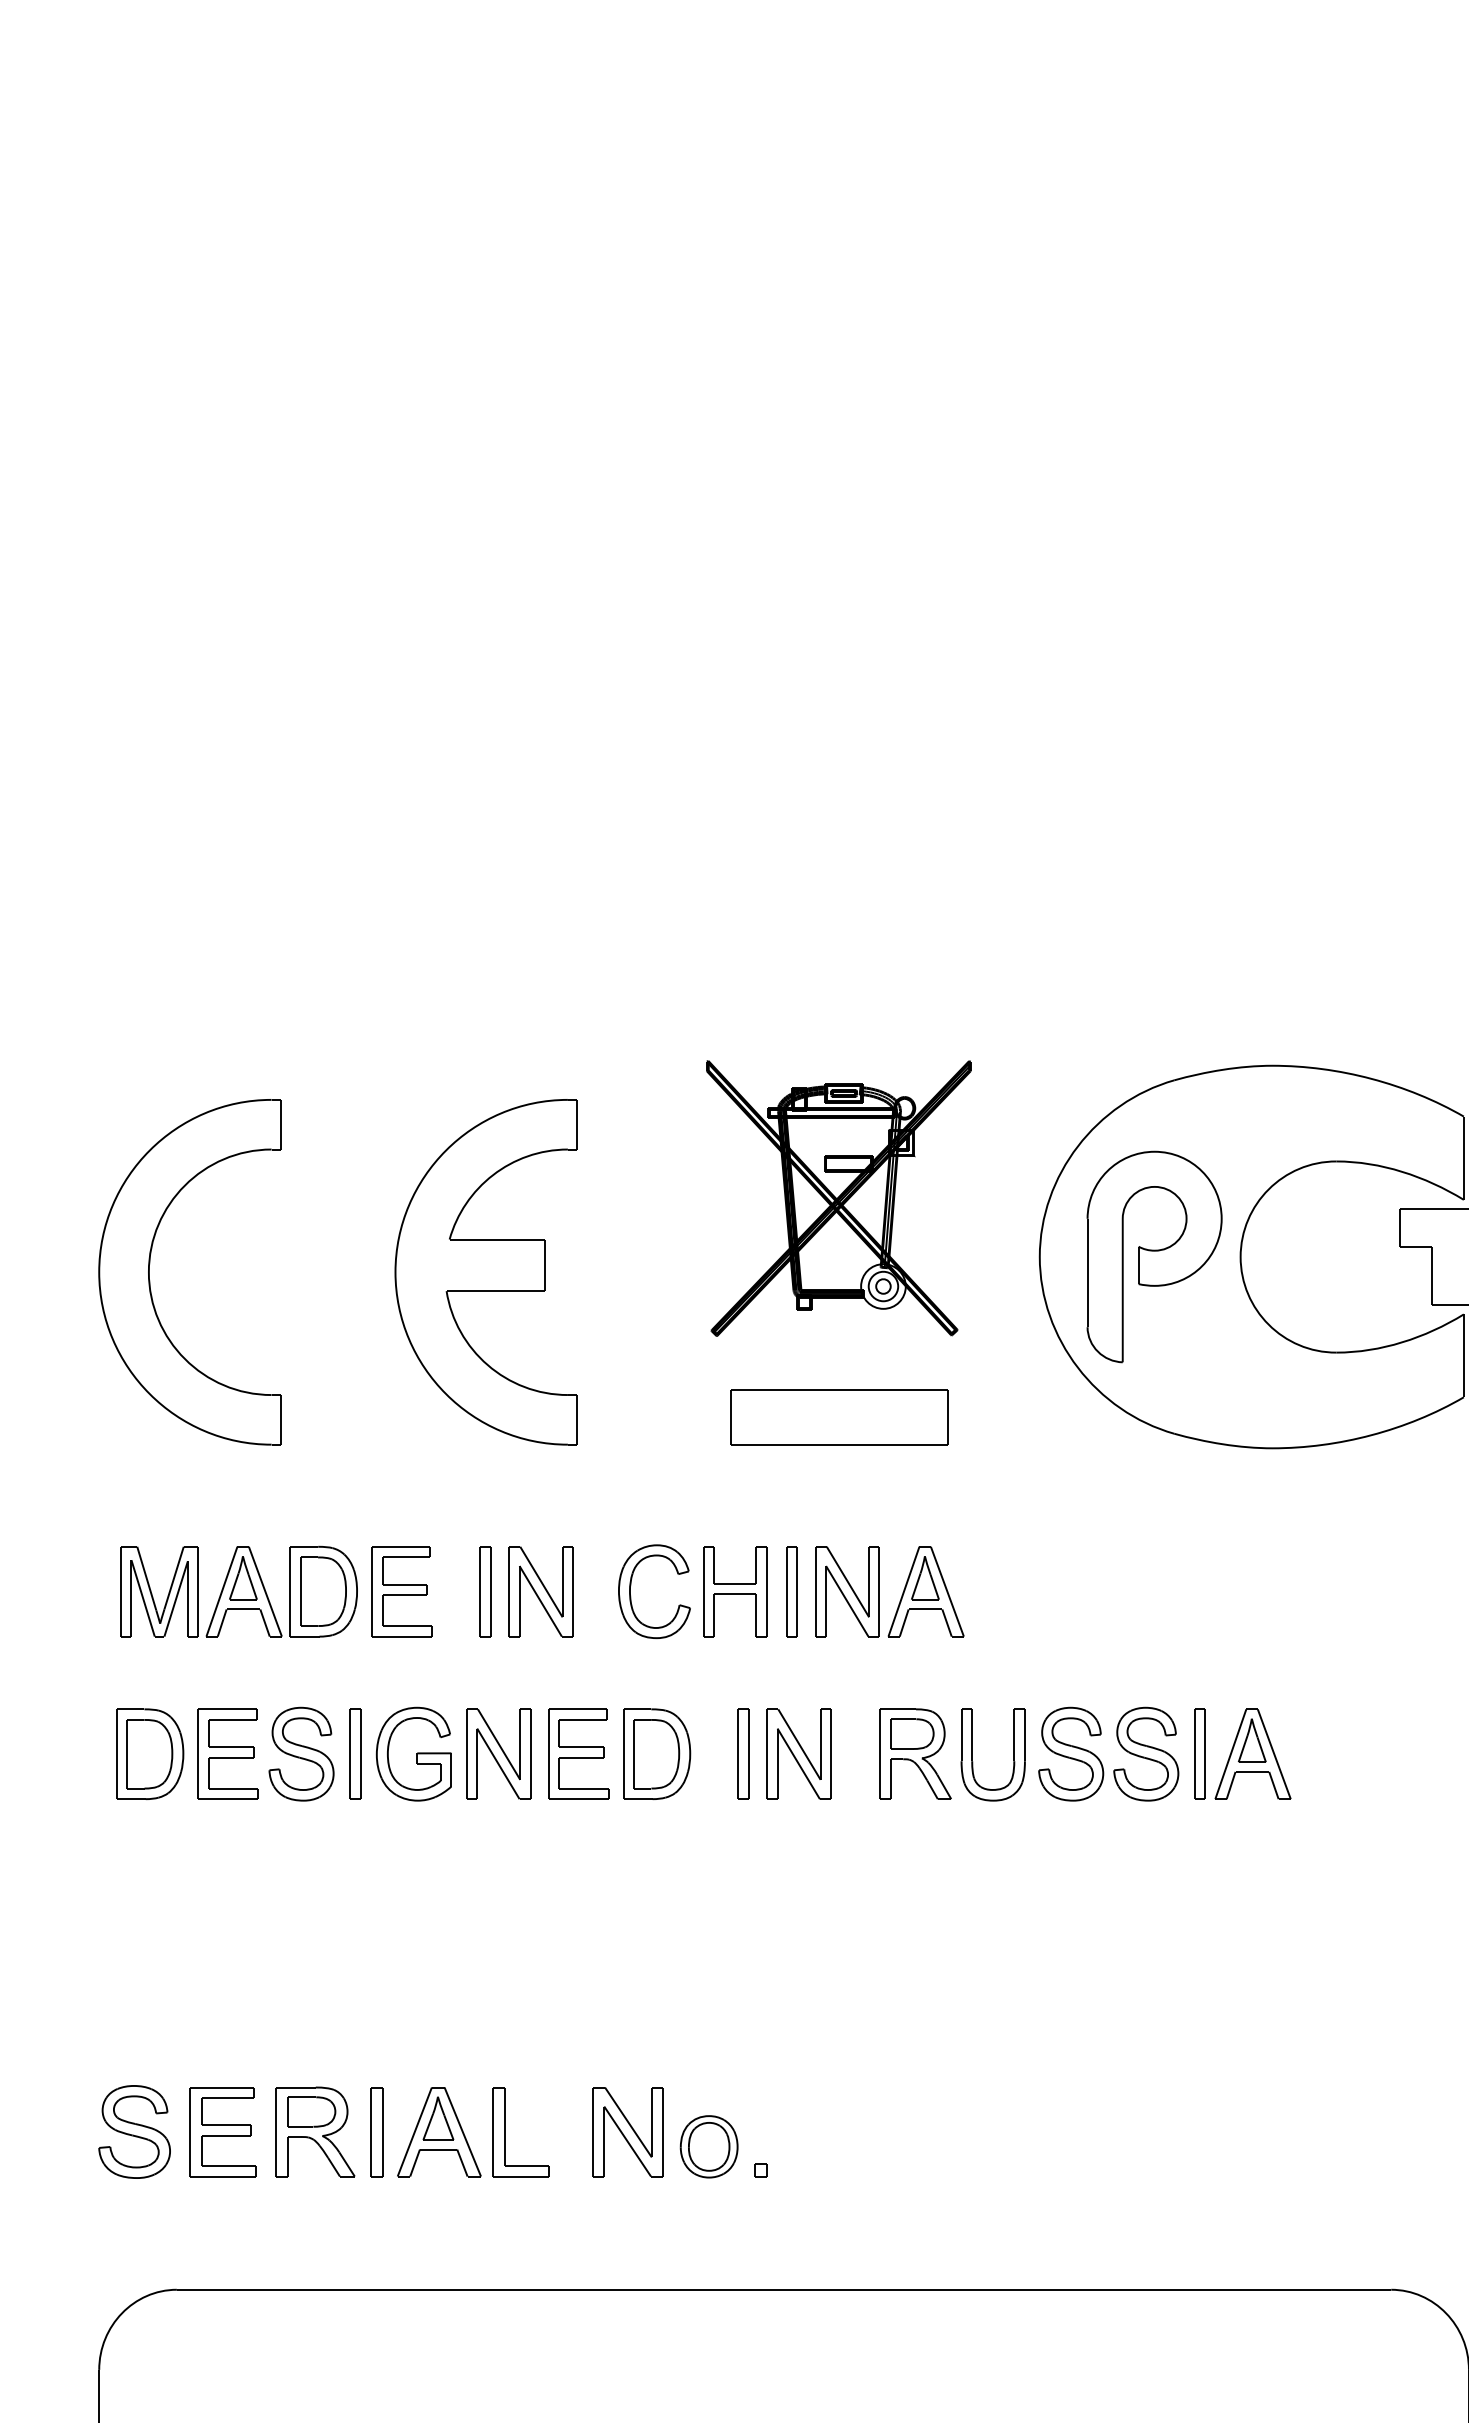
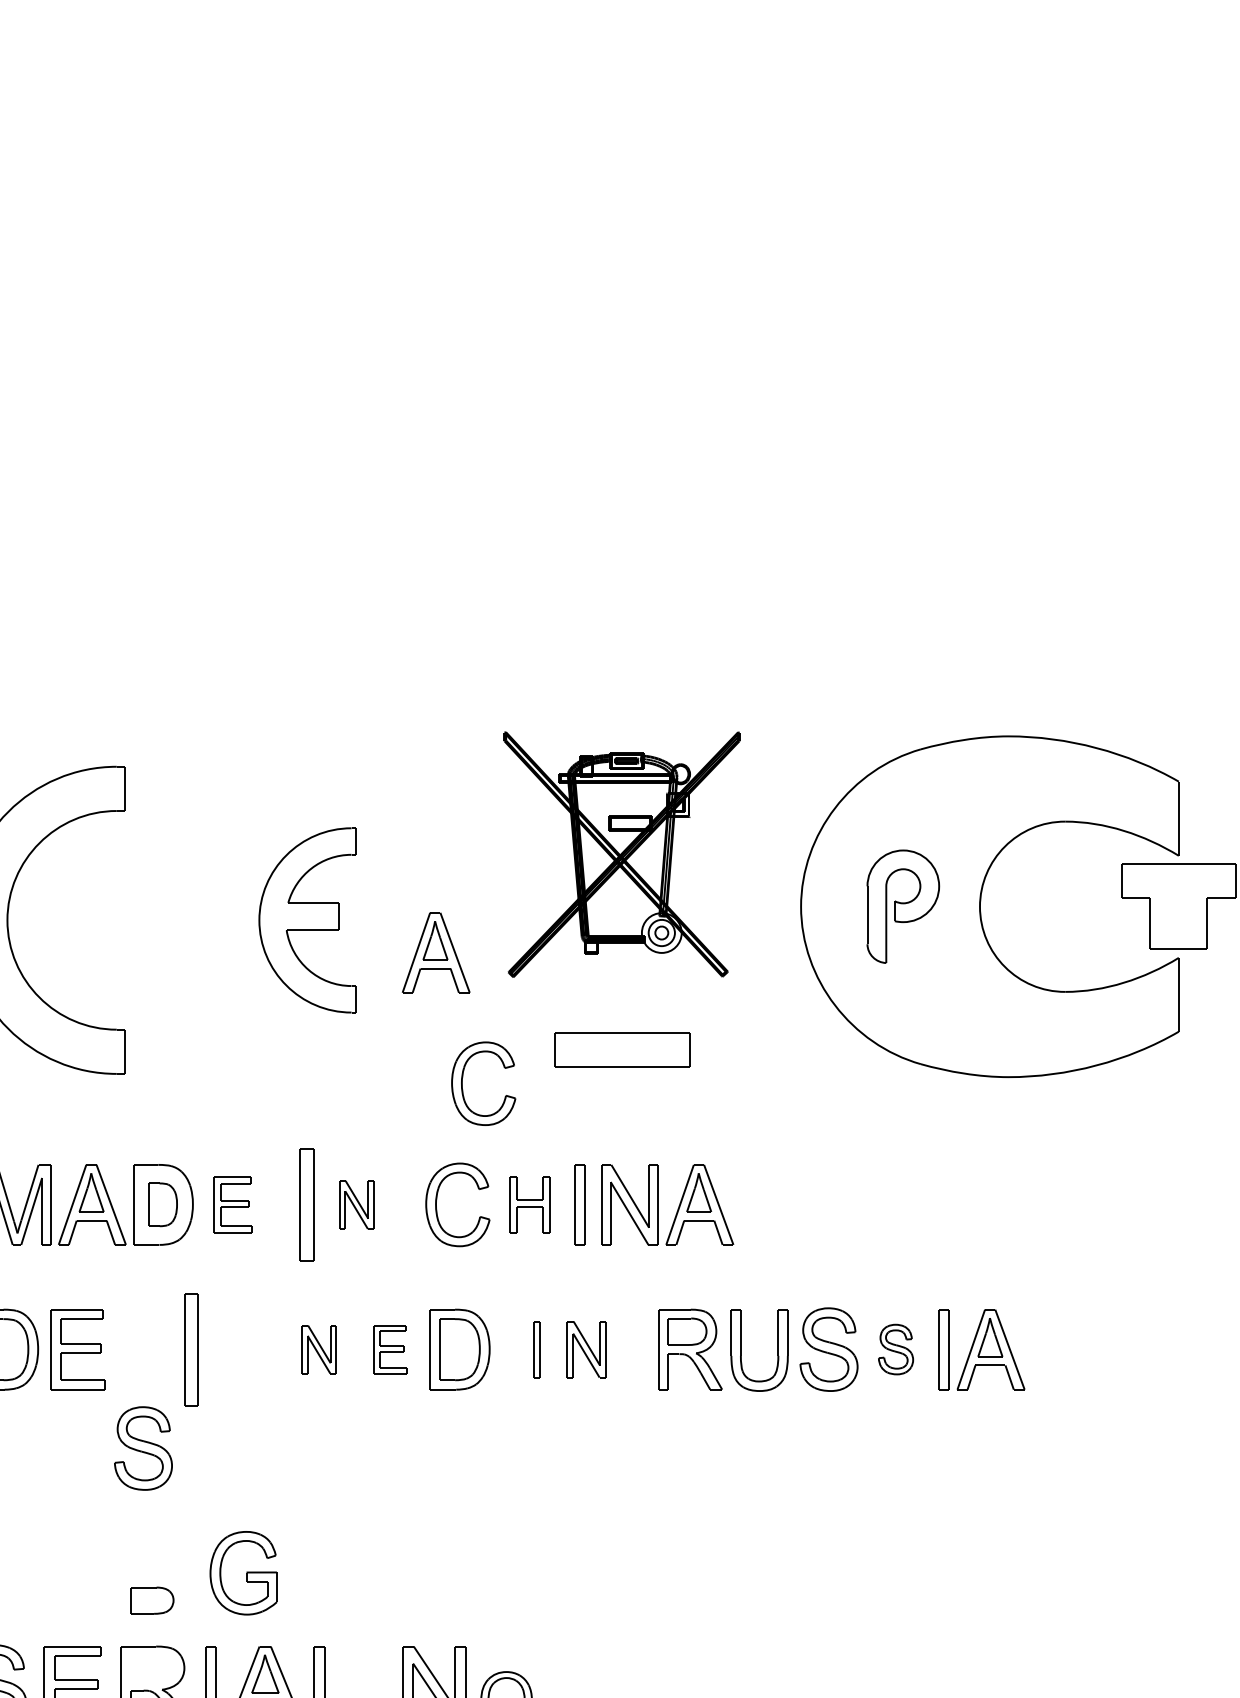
part: (1154, 1256) -> (903, 906), size x0.6
part: (485, 1272) -> (307, 920), size x0.6
part: (629, 1308) -> (435, 952), added
part: (839, 1417) -> (622, 1049), size x0.7
part: (660, 1460) -> (463, 1088), added
part: (323, 1591) -> (163, 1204), size x0.7
part: (401, 1591) -> (232, 1204), size x0.7
part: (485, 1591) -> (307, 1204), size x1.4
part: (540, 1591) -> (356, 1204), size x0.6
part: (735, 1591) -> (530, 1204), size x0.7
part: (301, 1753) -> (143, 1447), moved
part: (355, 1753) -> (191, 1349), size x1.4
part: (413, 1753) -> (243, 1572), moved
part: (498, 1753) -> (318, 1349), size x0.6
part: (578, 1753) -> (390, 1349), size x0.6
part: (743, 1753) -> (537, 1349), size x0.7
part: (798, 1753) -> (586, 1349), size x0.7
part: (1146, 1753) -> (896, 1349), size x0.6
part: (311, 2111) -> (152, 1600), moved

